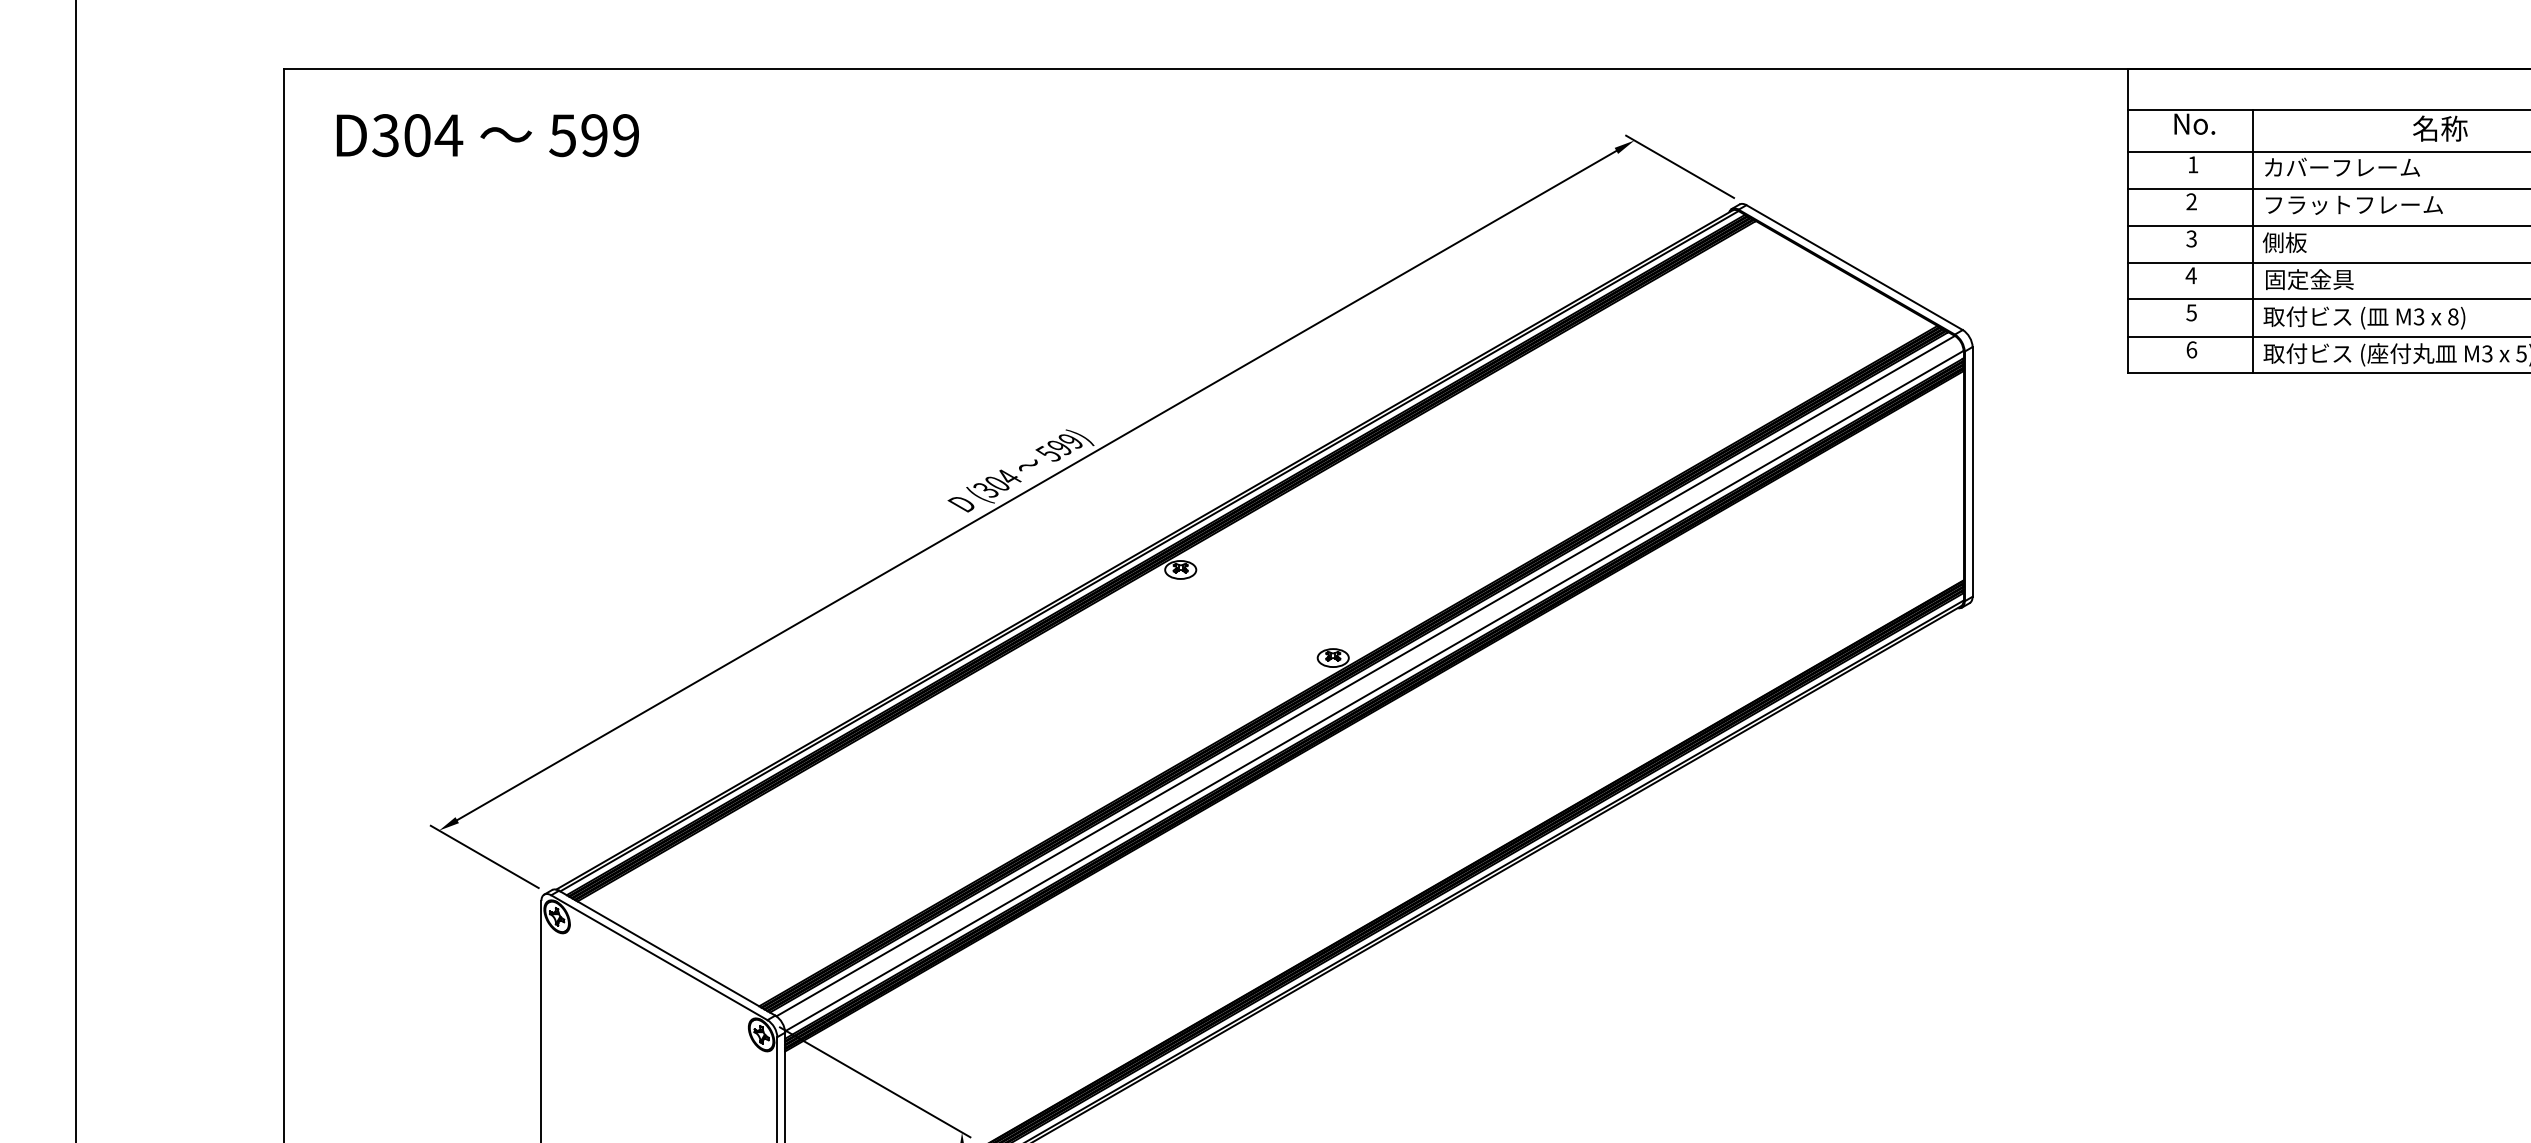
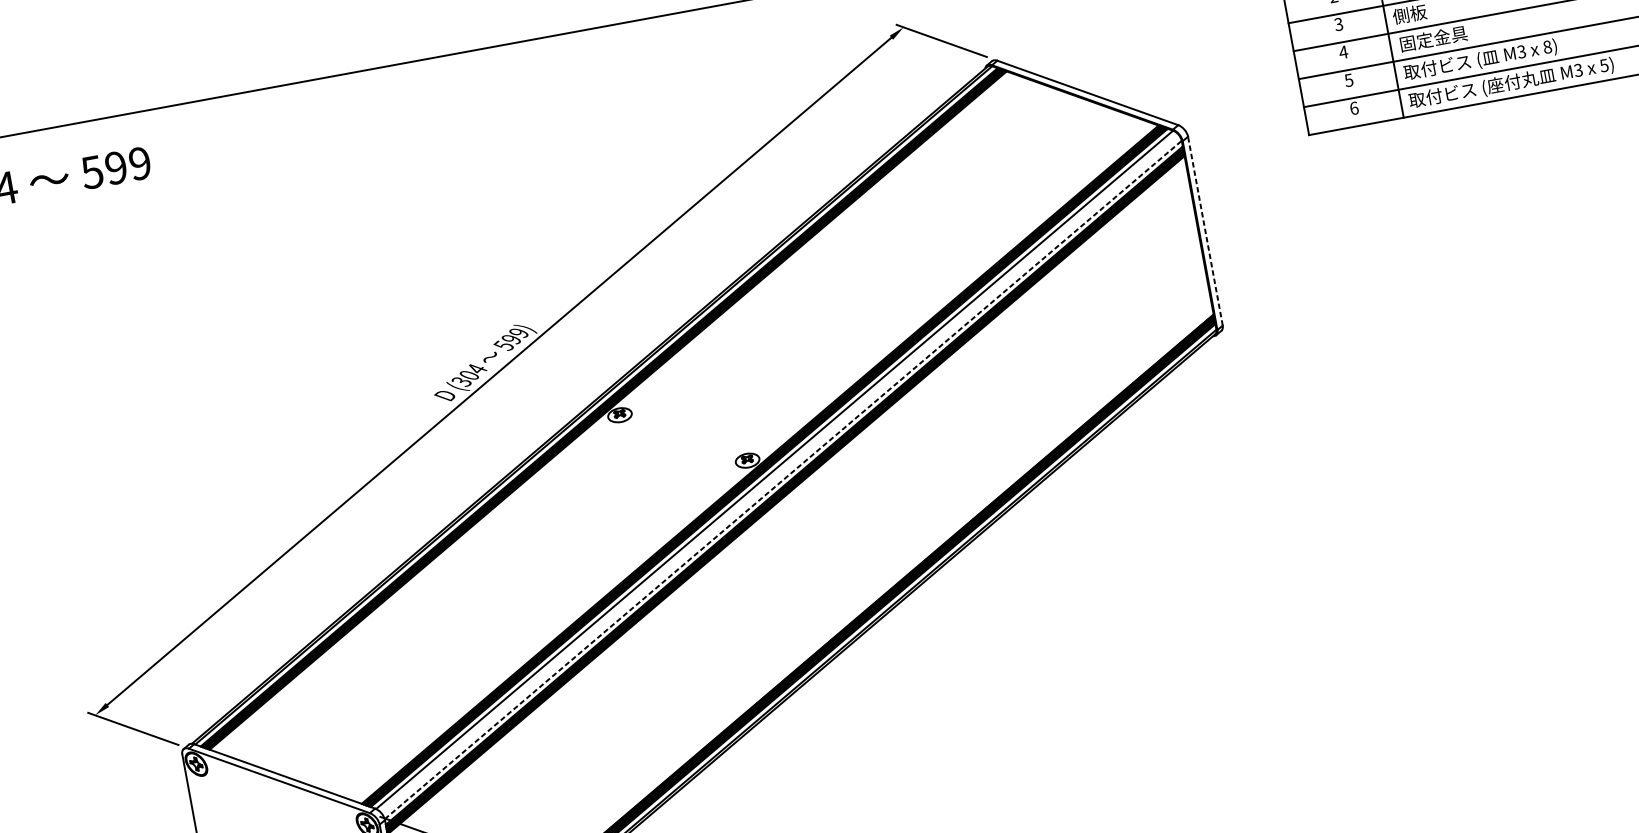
line: (1972, 471) -> (1205, 230), solid -> dashed
line: (1374, 690) -> (783, 479), solid -> dashed

